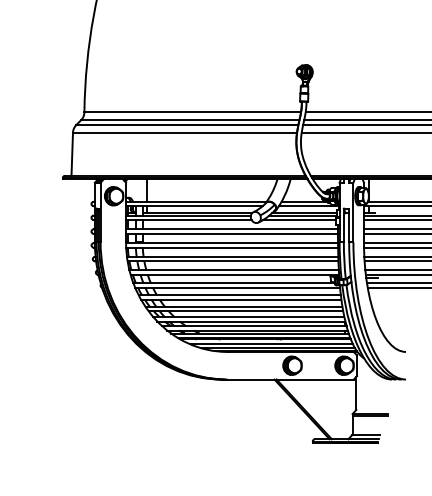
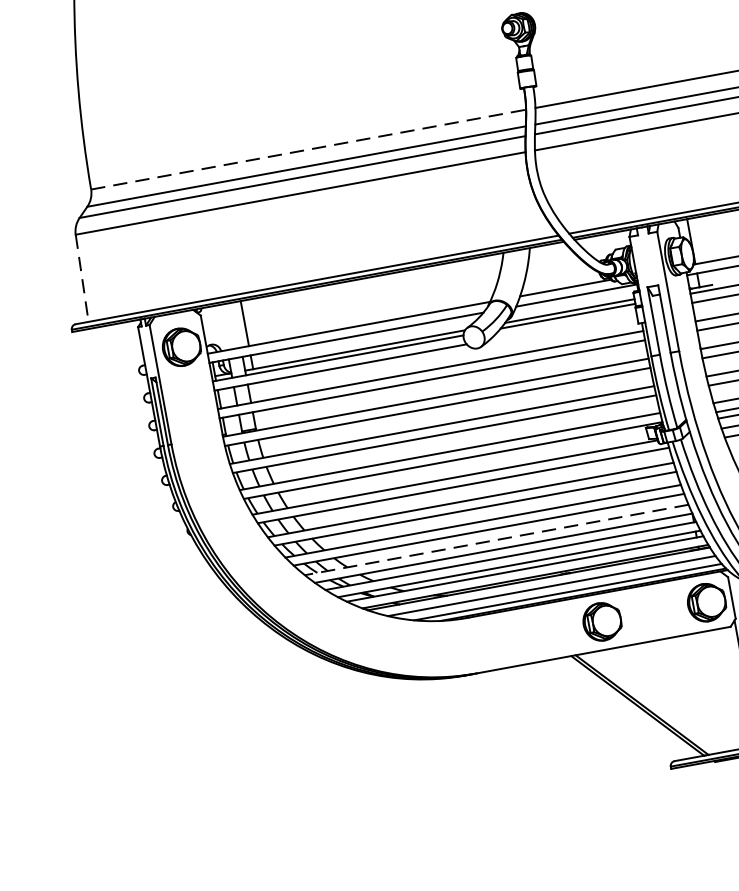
line: (193, 112) -> (310, 149), solid -> dashed
line: (72, 154) -> (82, 278), solid -> dashed
line: (299, 220) -> (562, 327), removed
line: (248, 317) -> (496, 541), solid -> dashed

